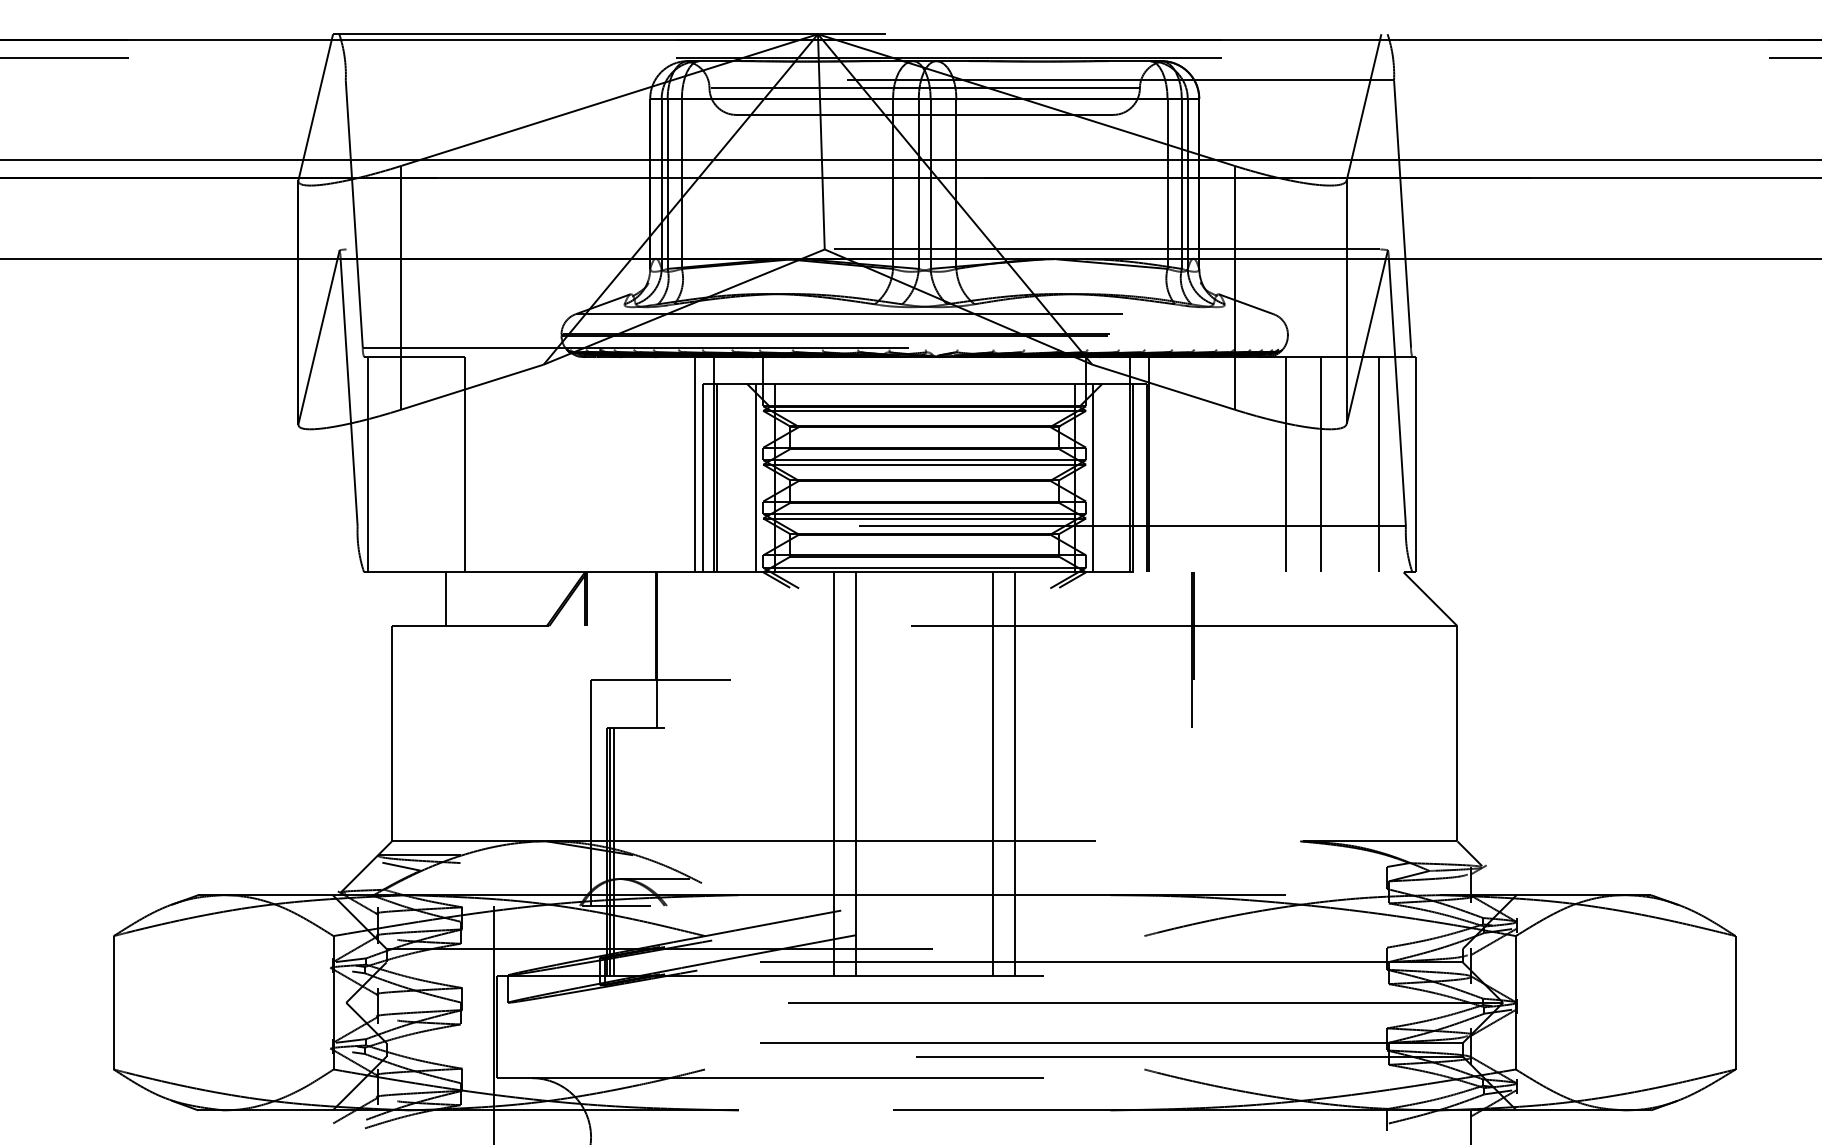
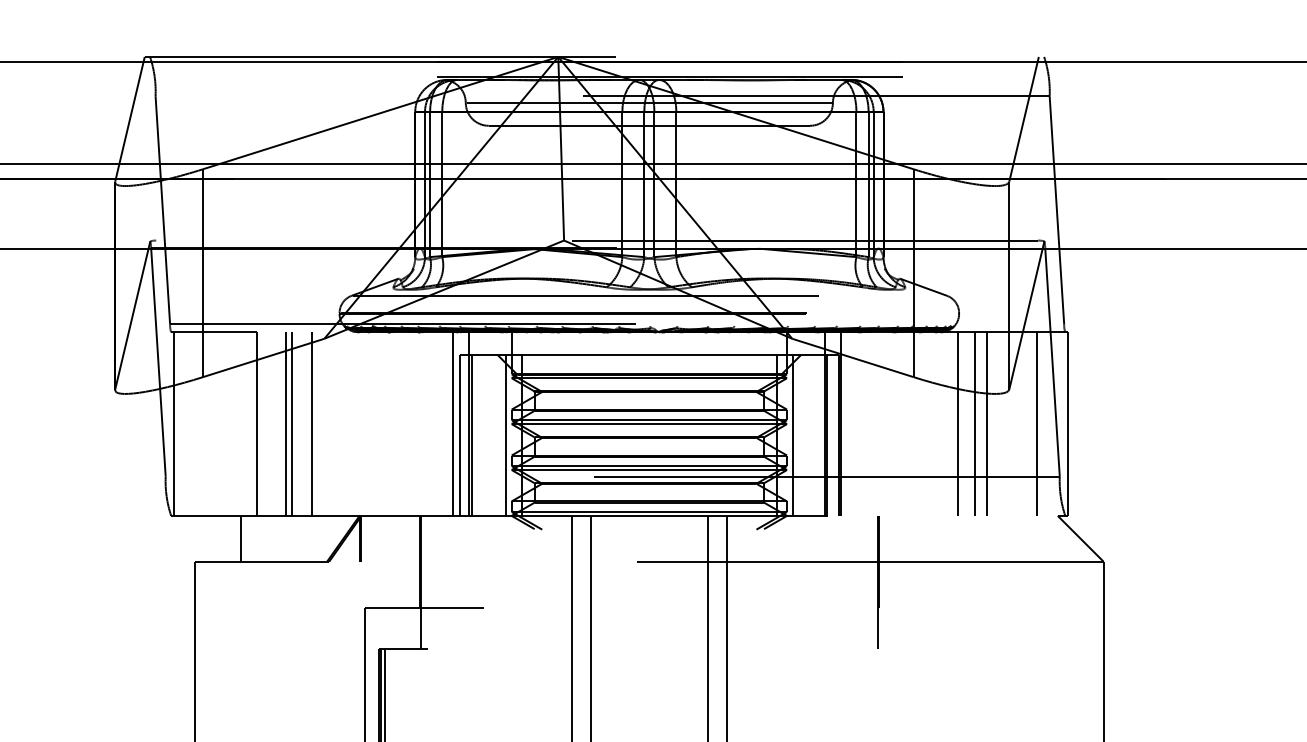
line: (498, 464) -> (285, 423), added
line: (505, 464) -> (291, 423), added
line: (529, 464) -> (312, 423), added
line: (1306, 464) -> (974, 423), added

